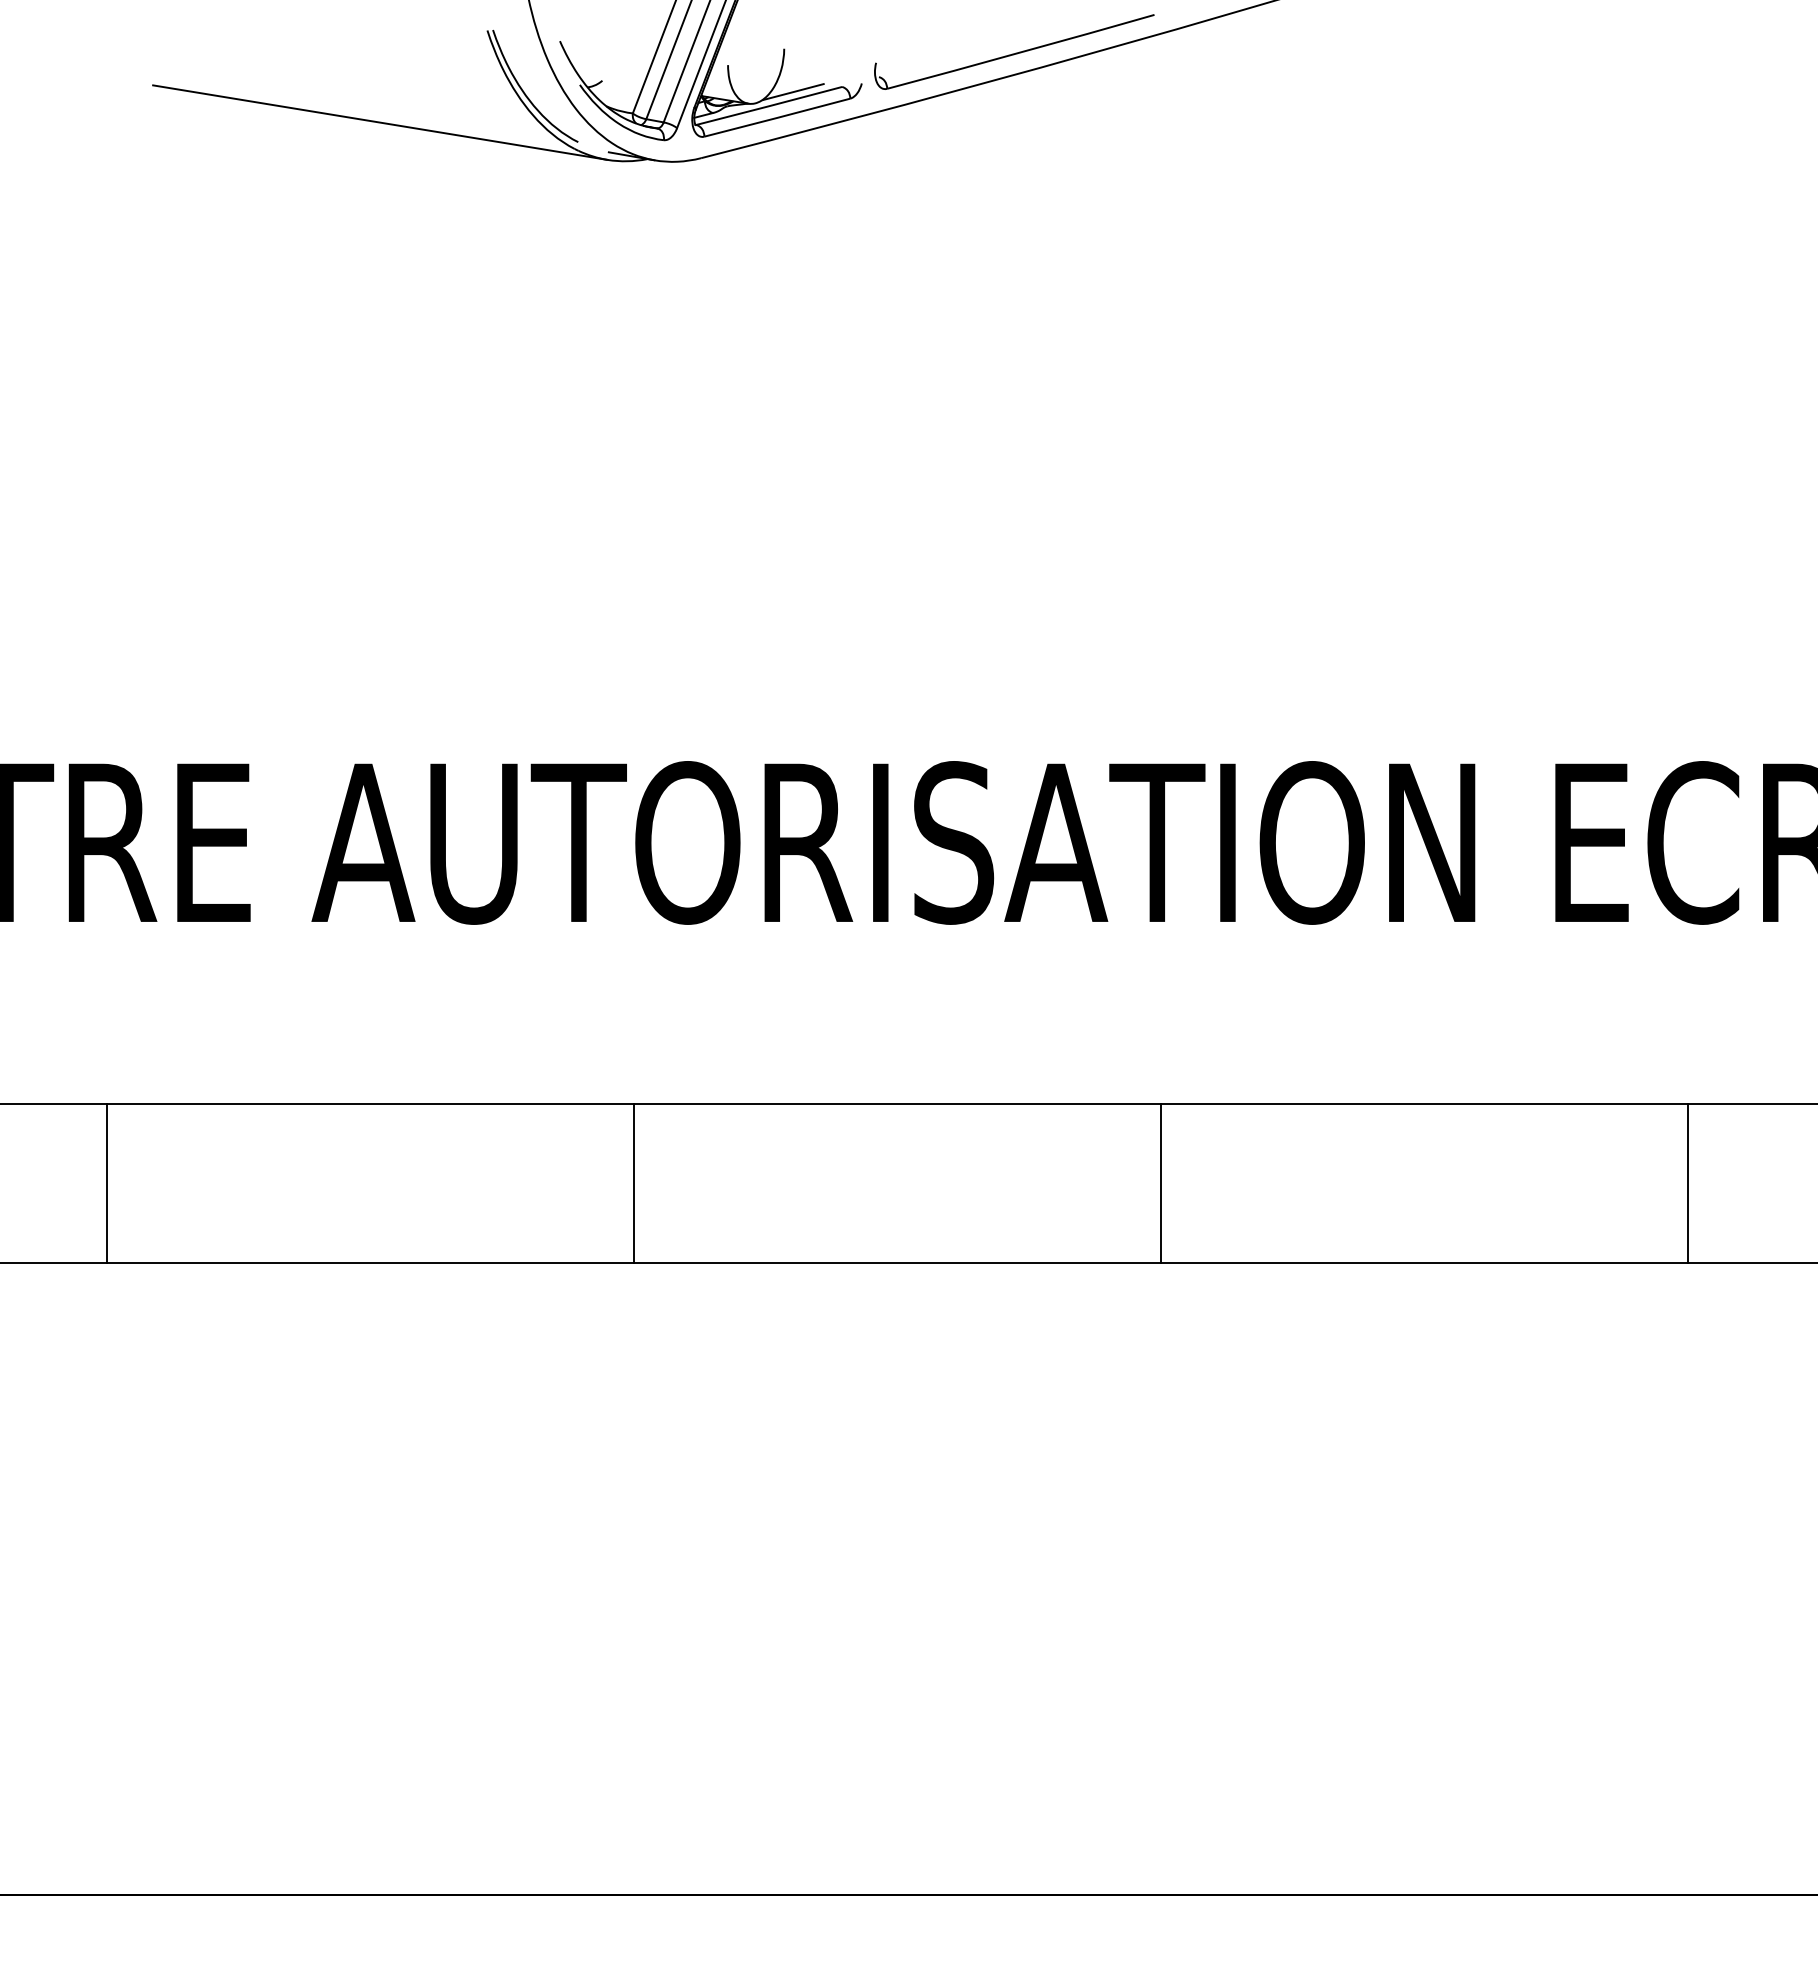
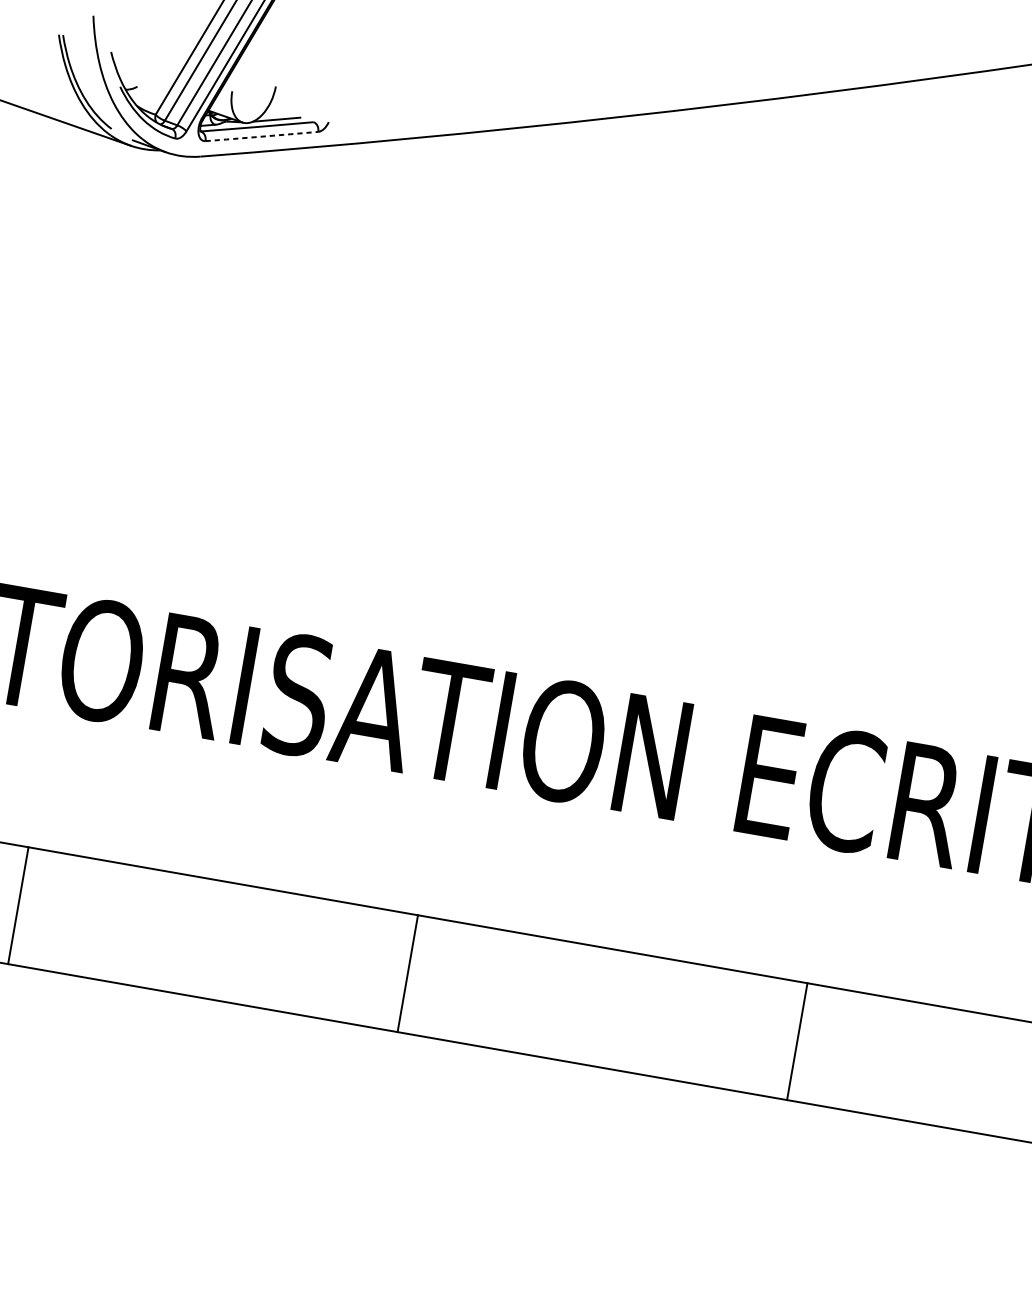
part: (1014, 51) -> (445, 118), removed
arc: (777, 117) -> (262, 136), solid -> dashed

